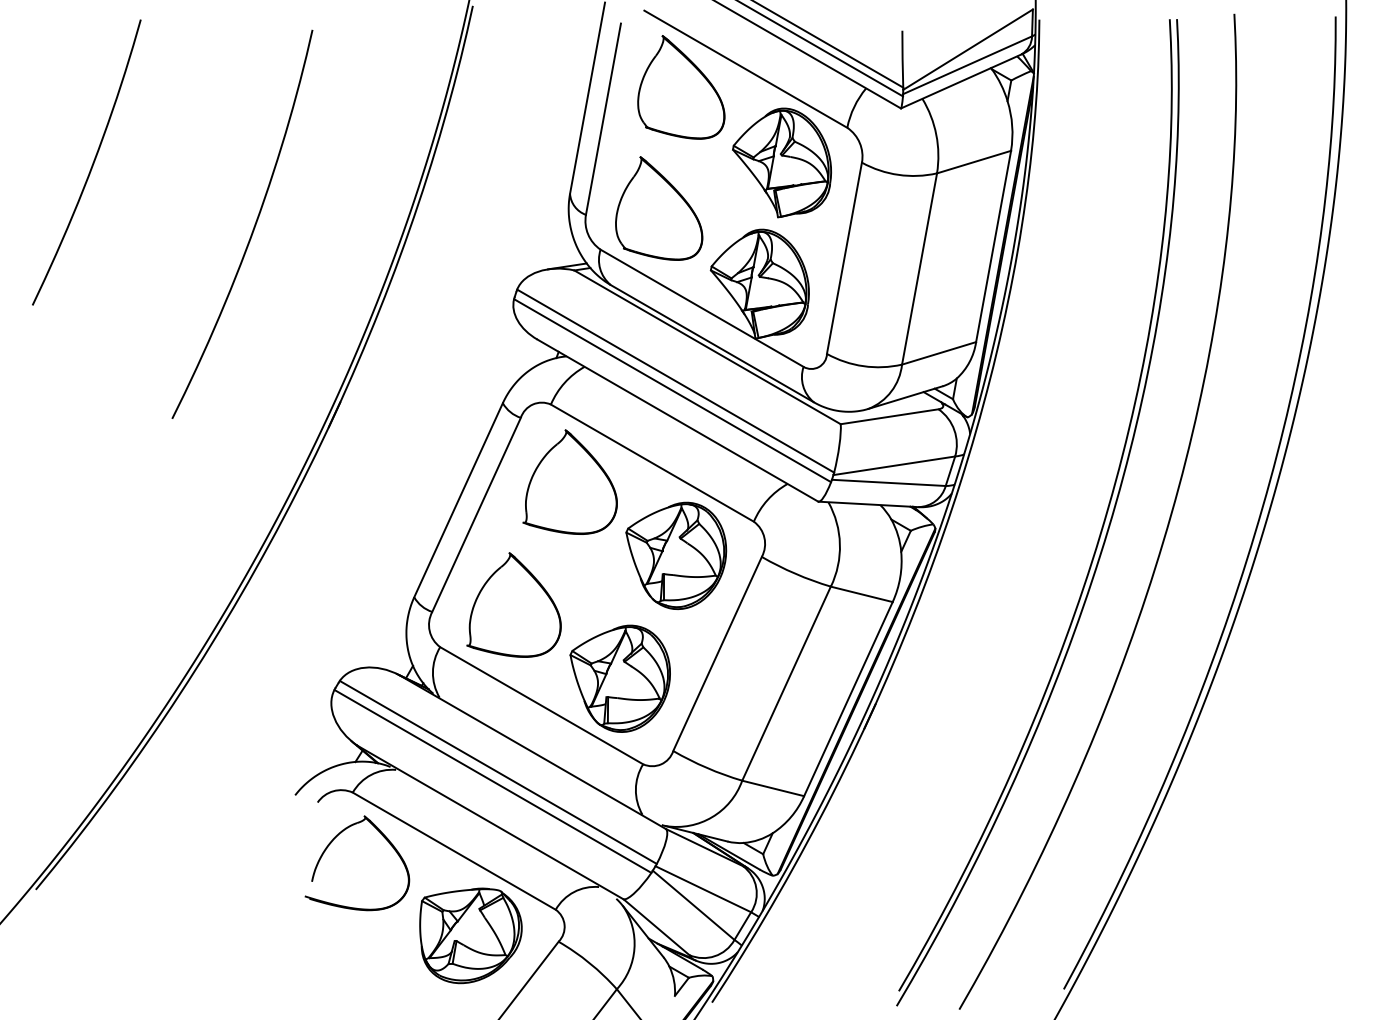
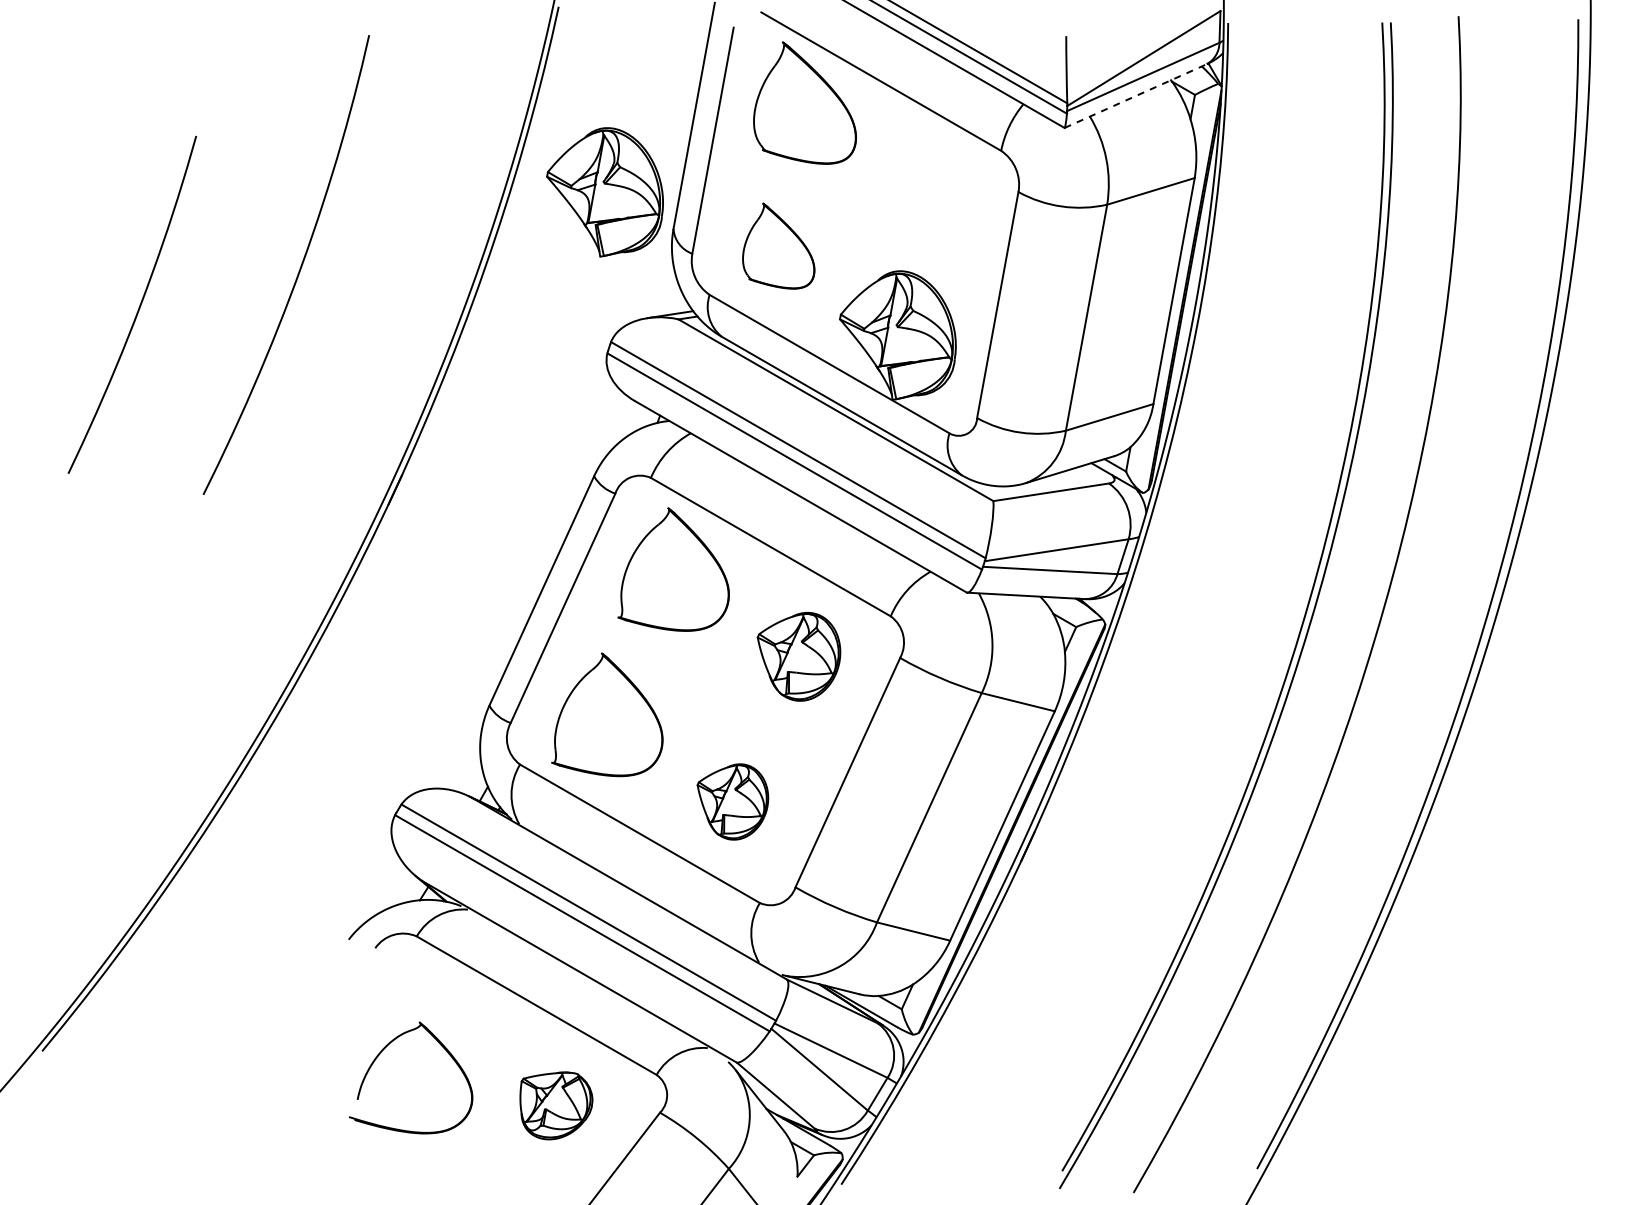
line: (960, 81) -> (1135, 96), solid -> dashed
part: (781, 163) -> (604, 192), moved
curve: (91, 164) -> (138, 307), moved
part: (658, 207) -> (778, 245), size x0.7
part: (675, 555) -> (798, 656), size x0.7
part: (619, 678) -> (732, 801), size x0.6
part: (331, 843) -> (380, 1054), moved
part: (471, 935) -> (556, 1105), size x0.6

